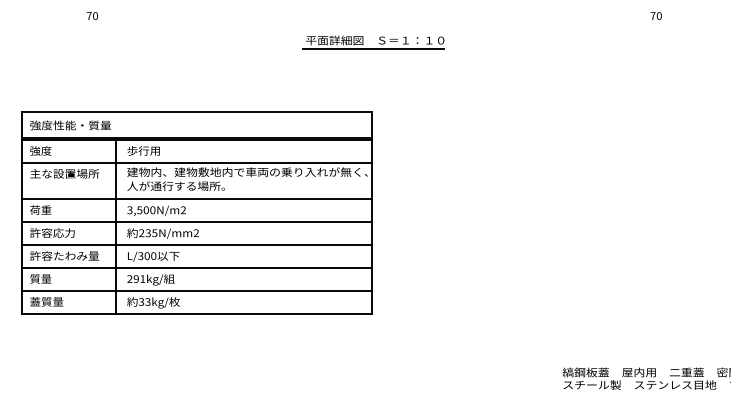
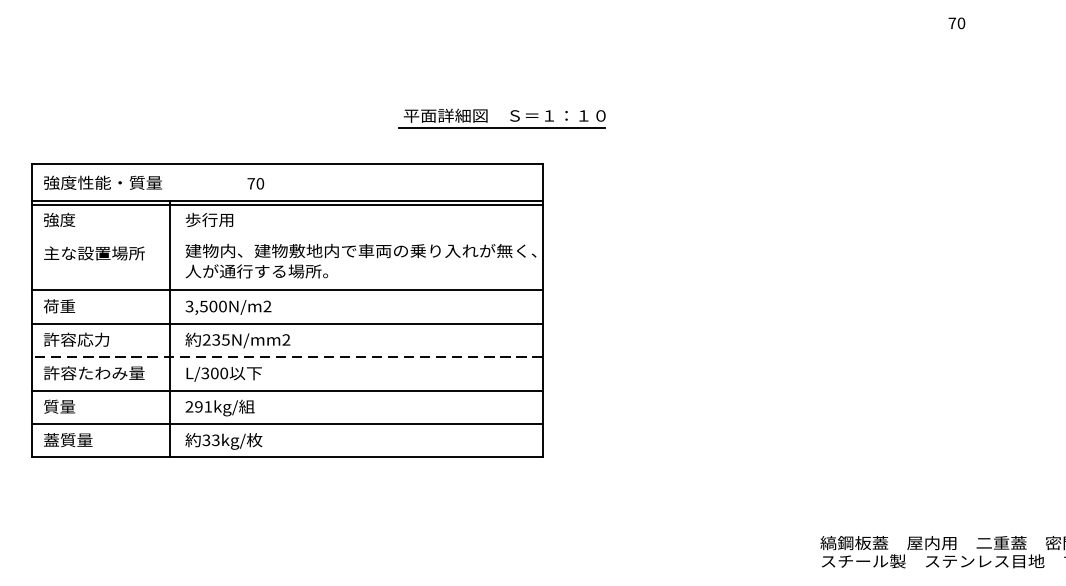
text: (91, 15) -> (254, 182), moved
part: (373, 42) -> (502, 118), moved
line: (196, 163) -> (286, 238), removed
line: (196, 244) -> (286, 356), solid -> dashed

